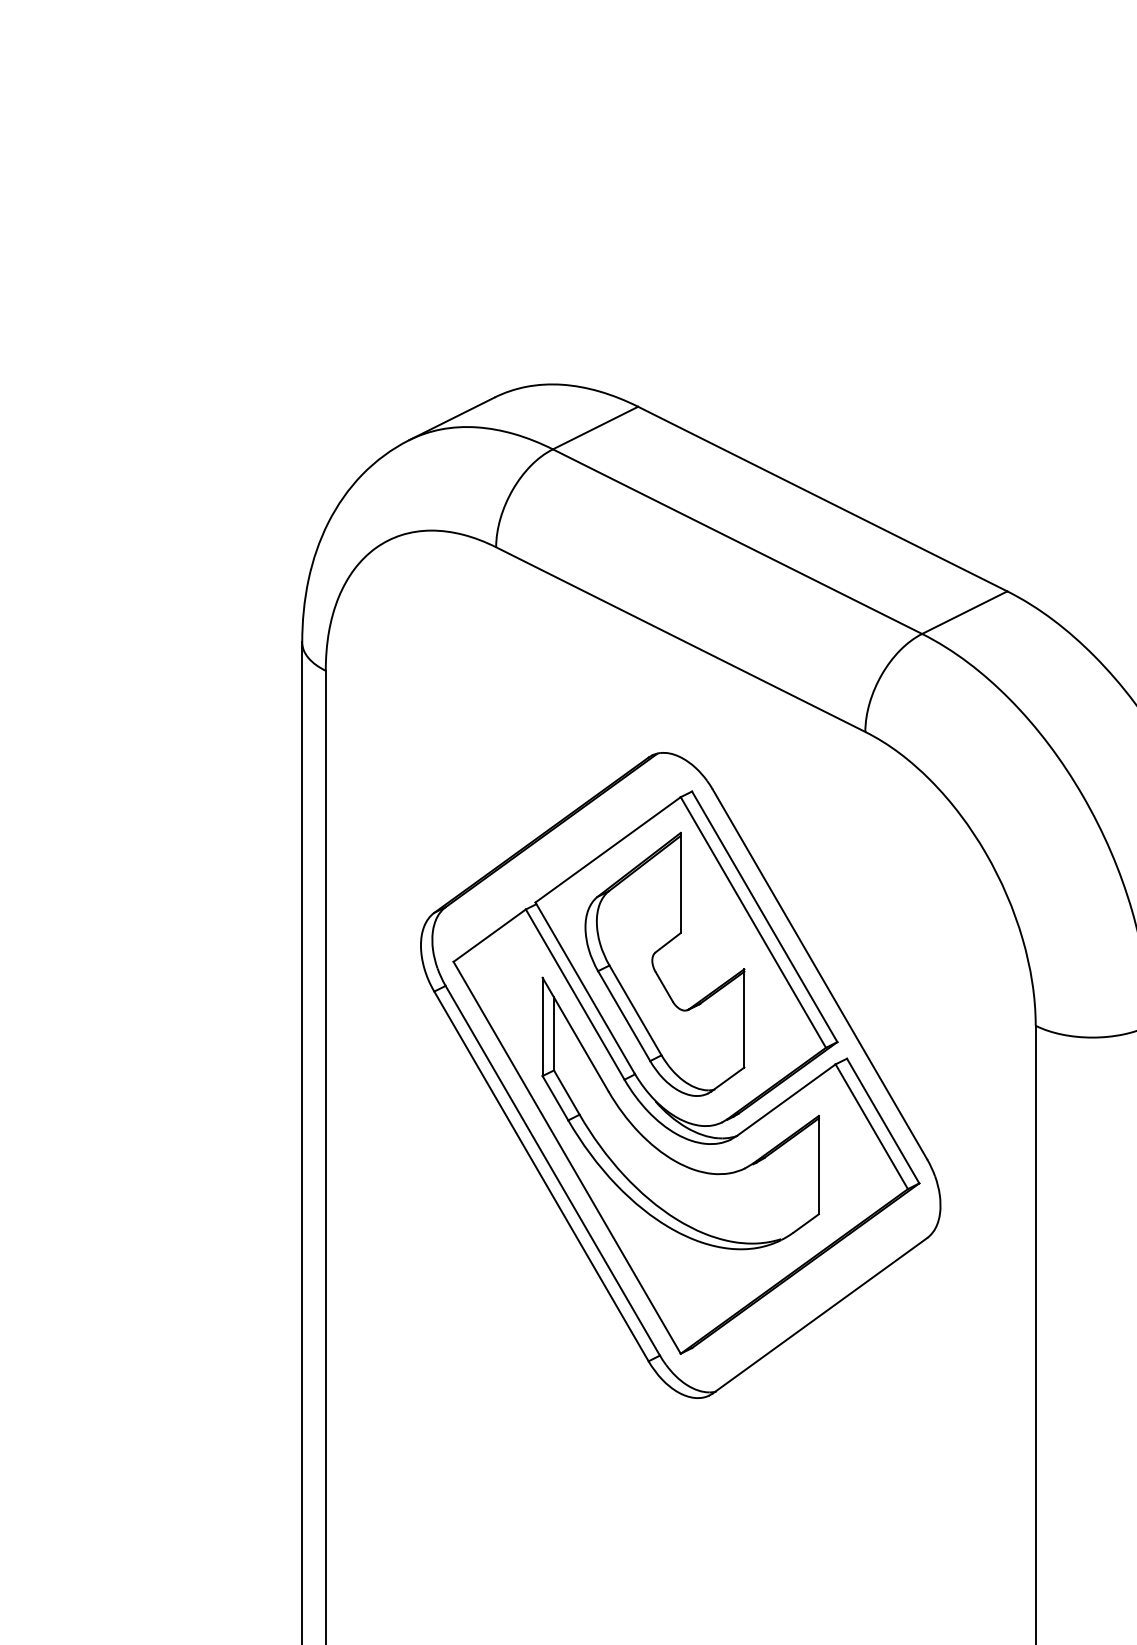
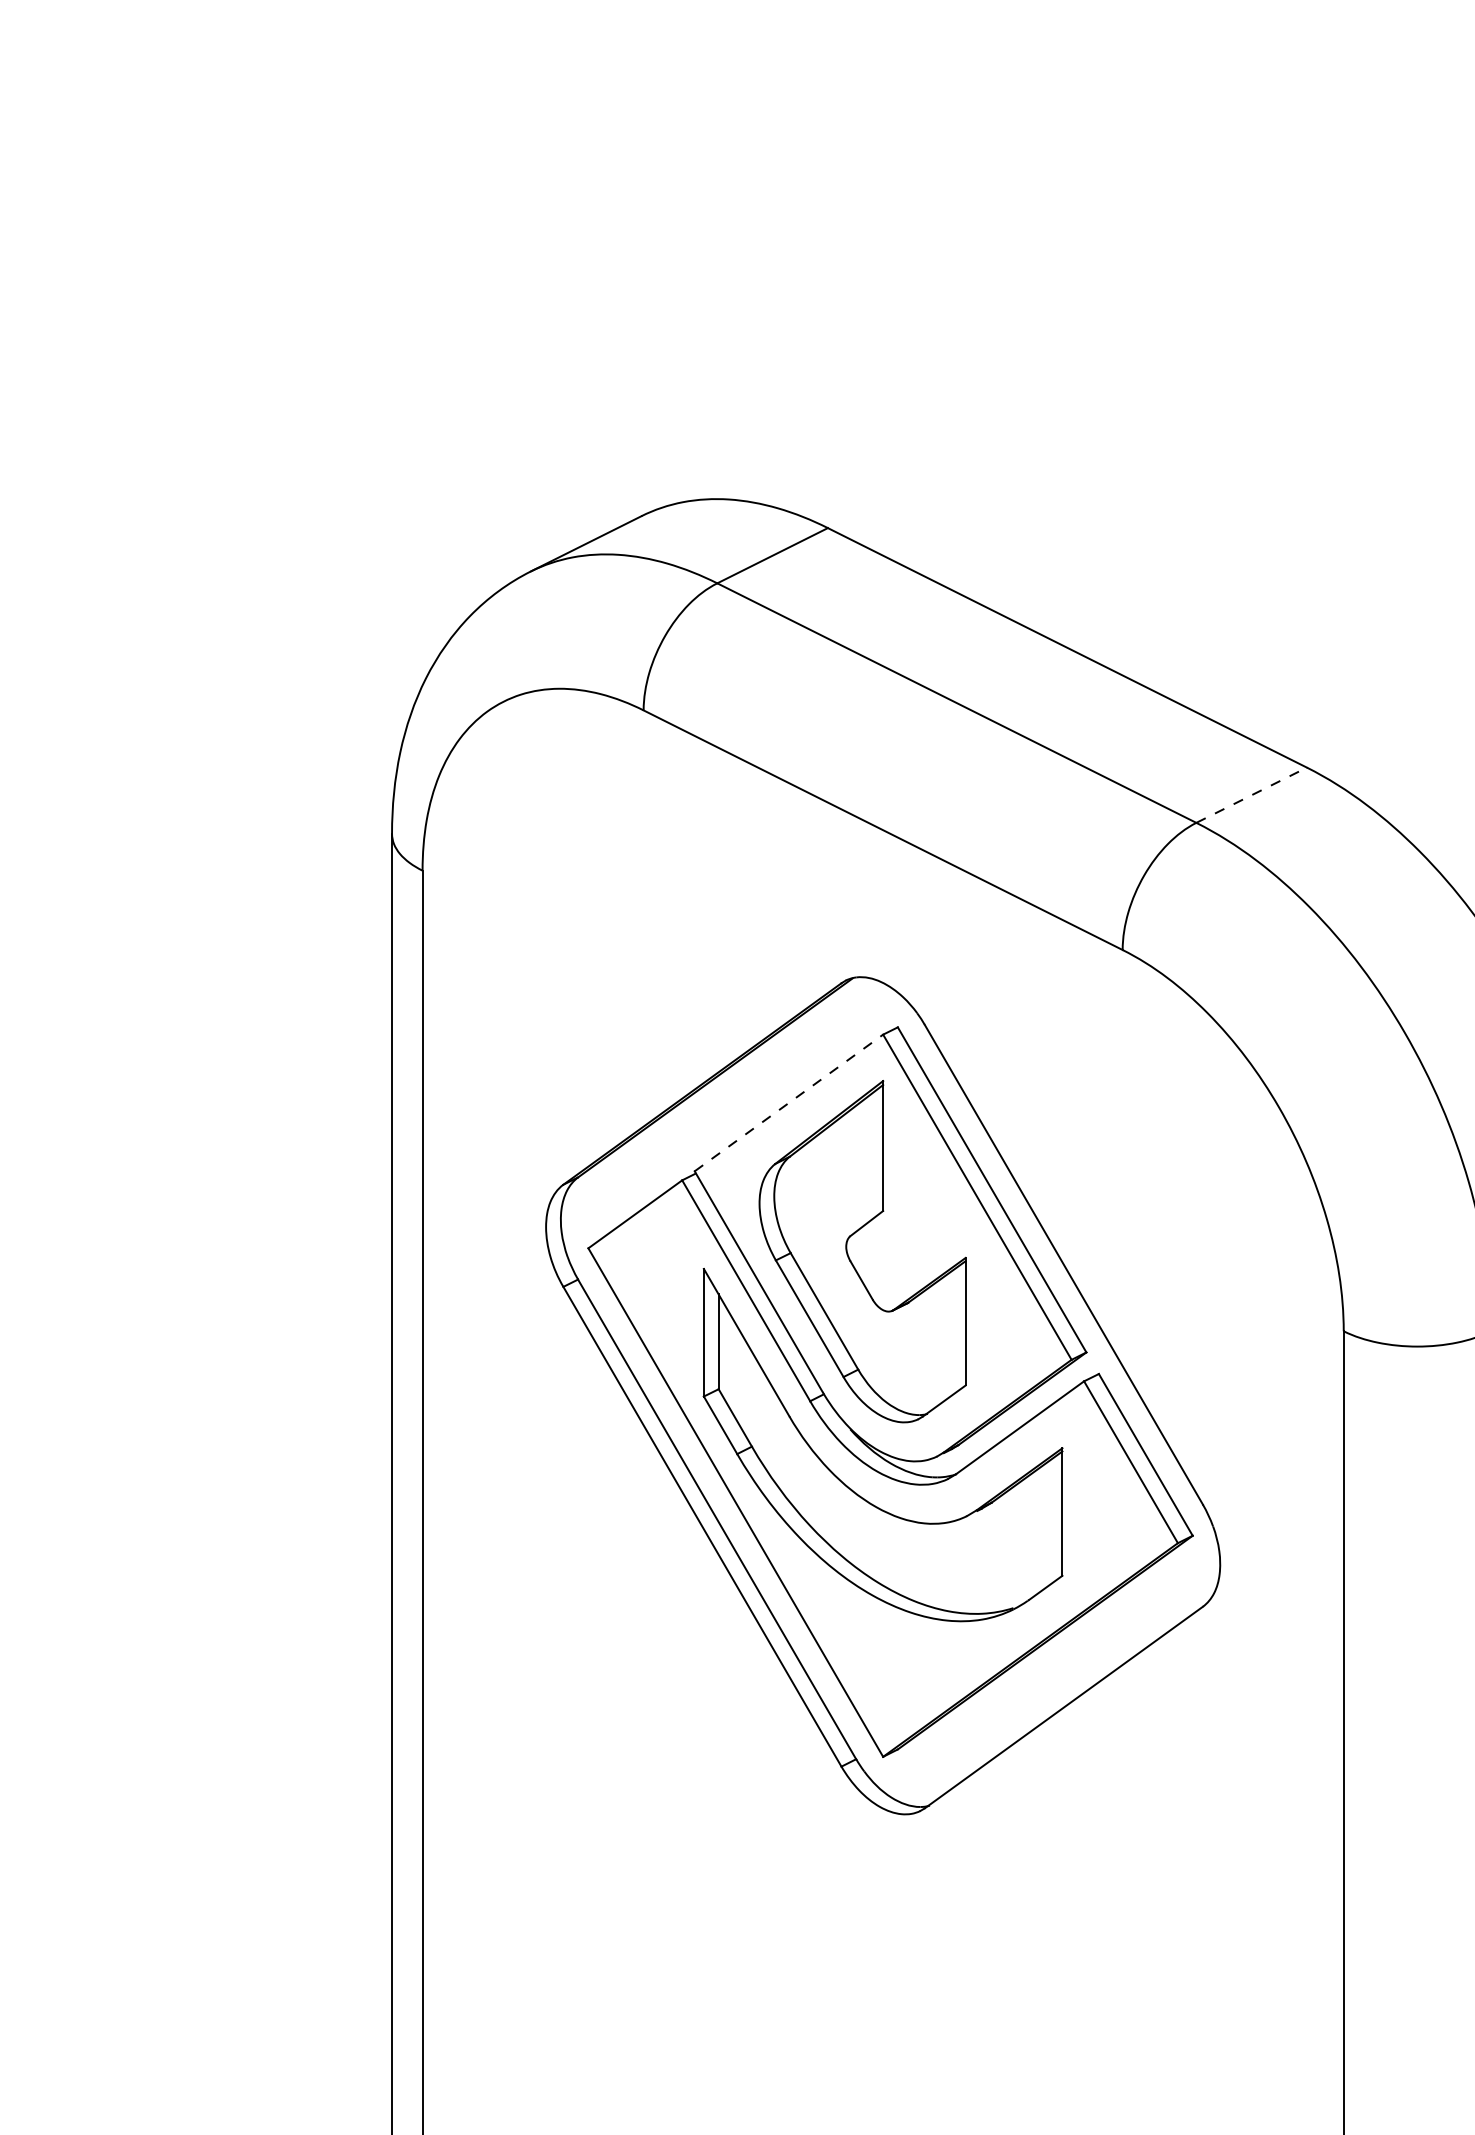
line: (964, 612) -> (1251, 795), solid -> dashed
line: (608, 849) -> (789, 1102), solid -> dashed

